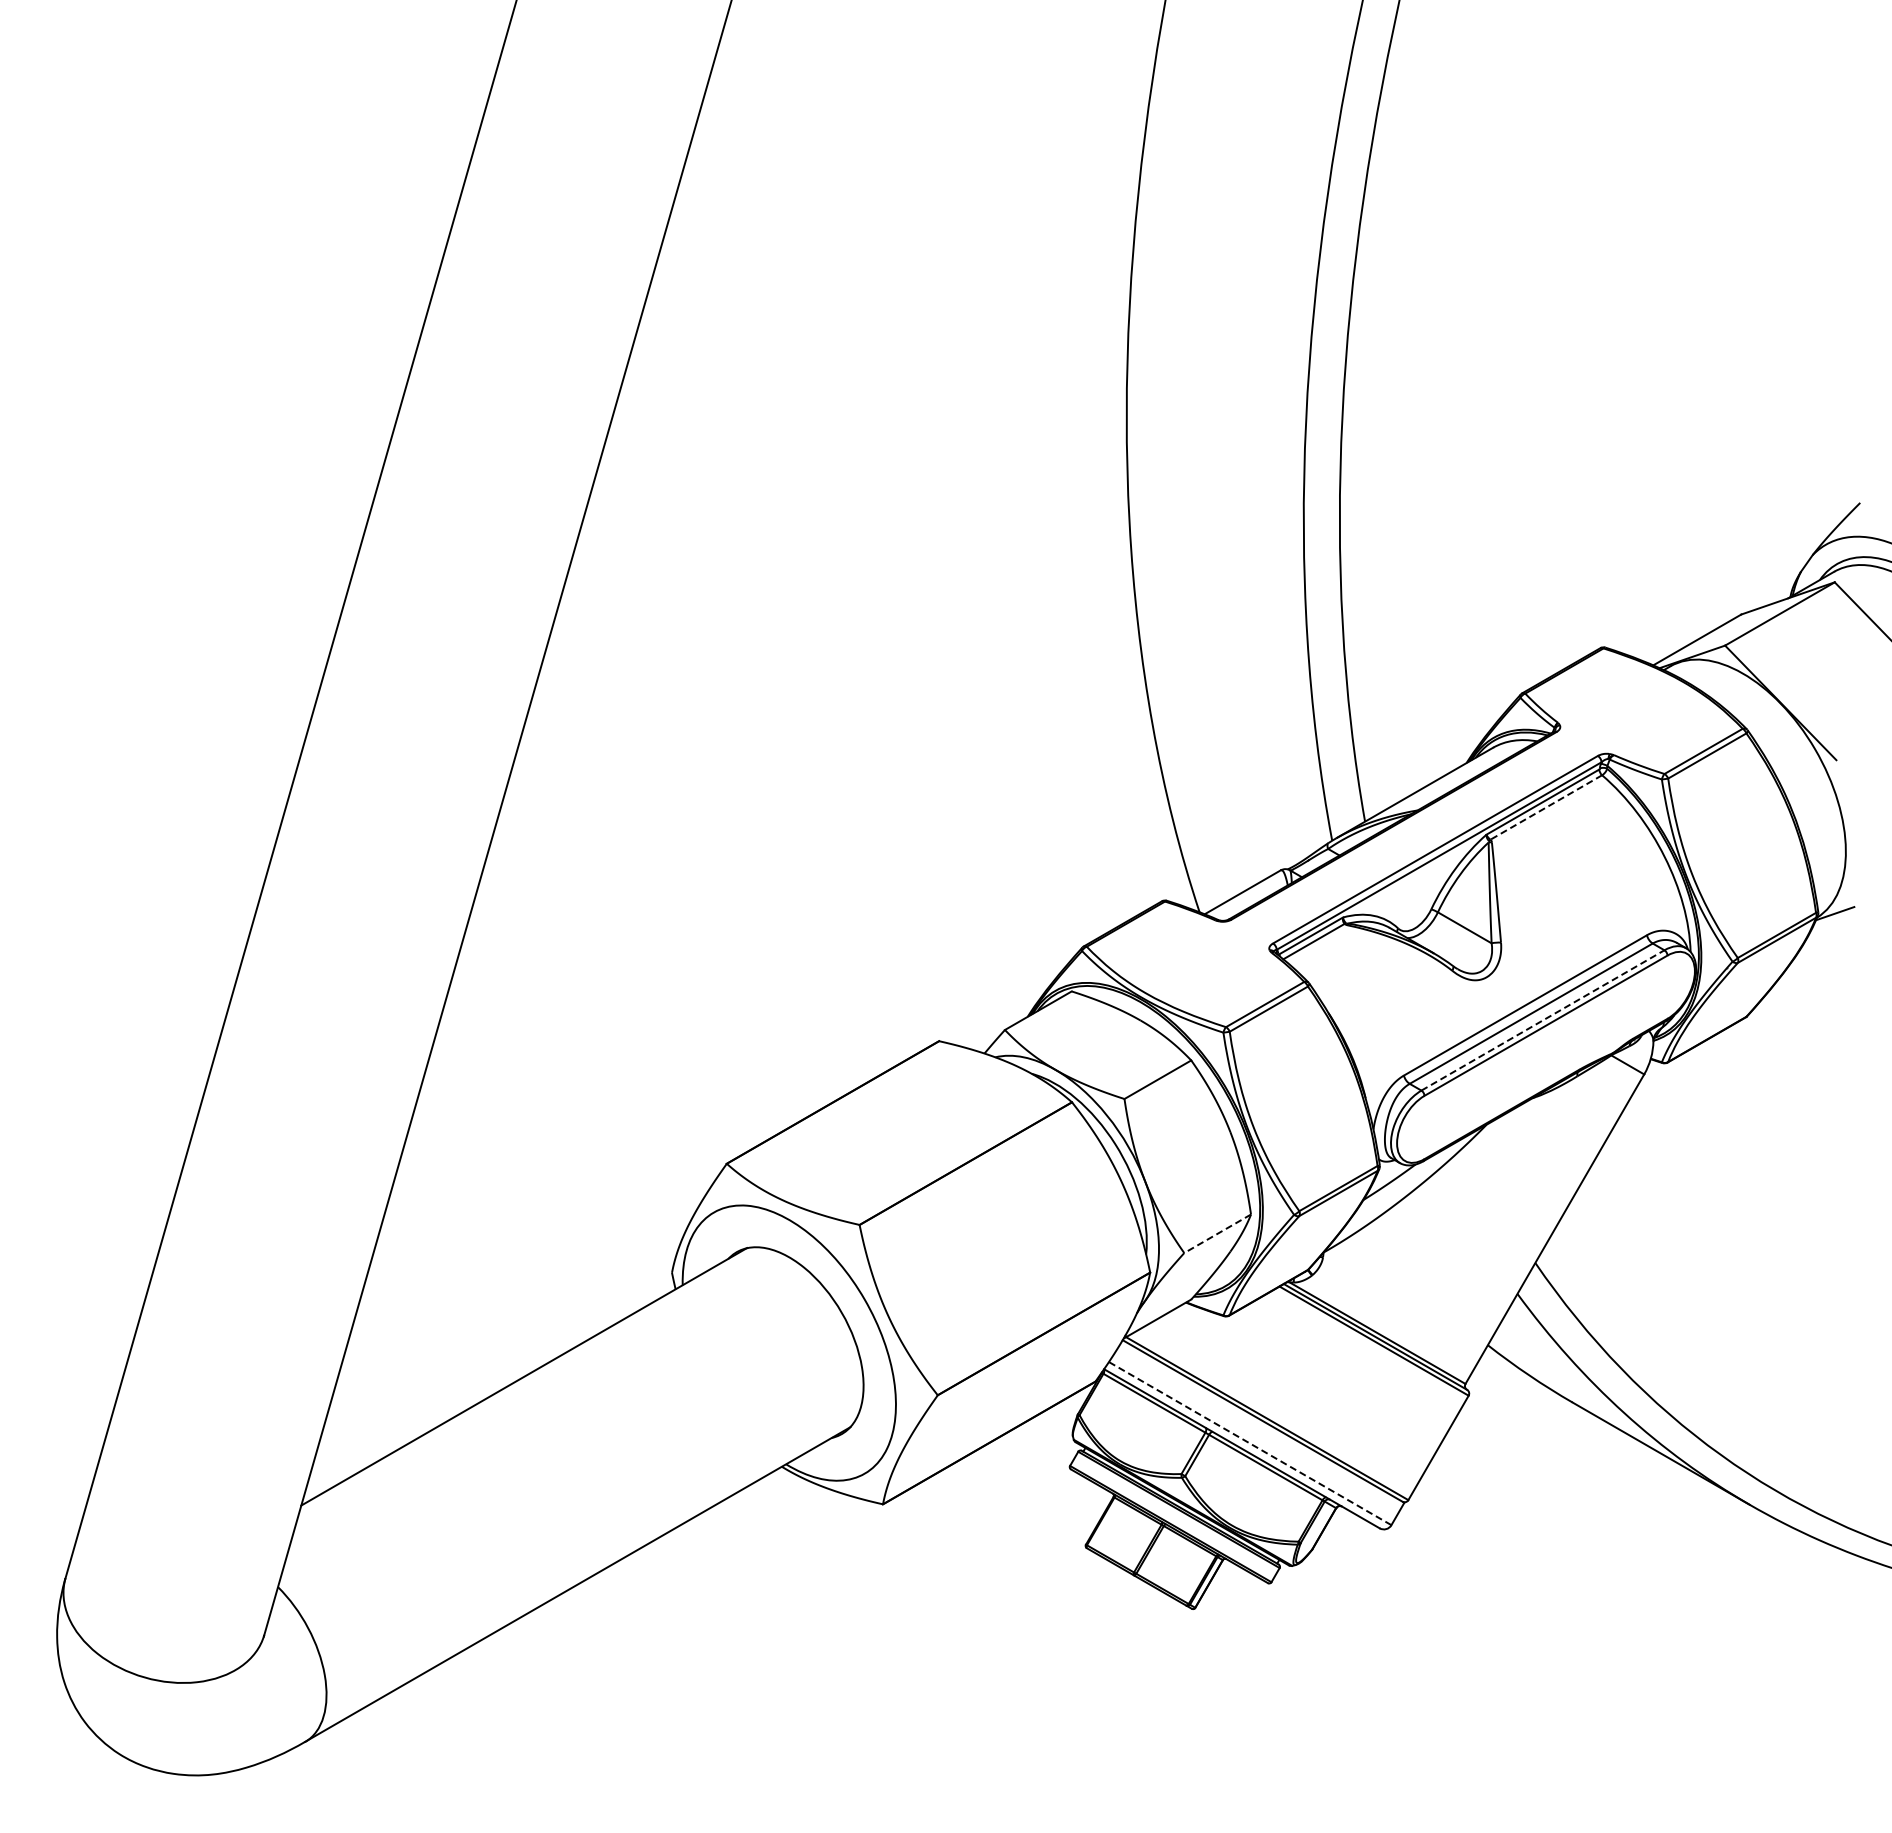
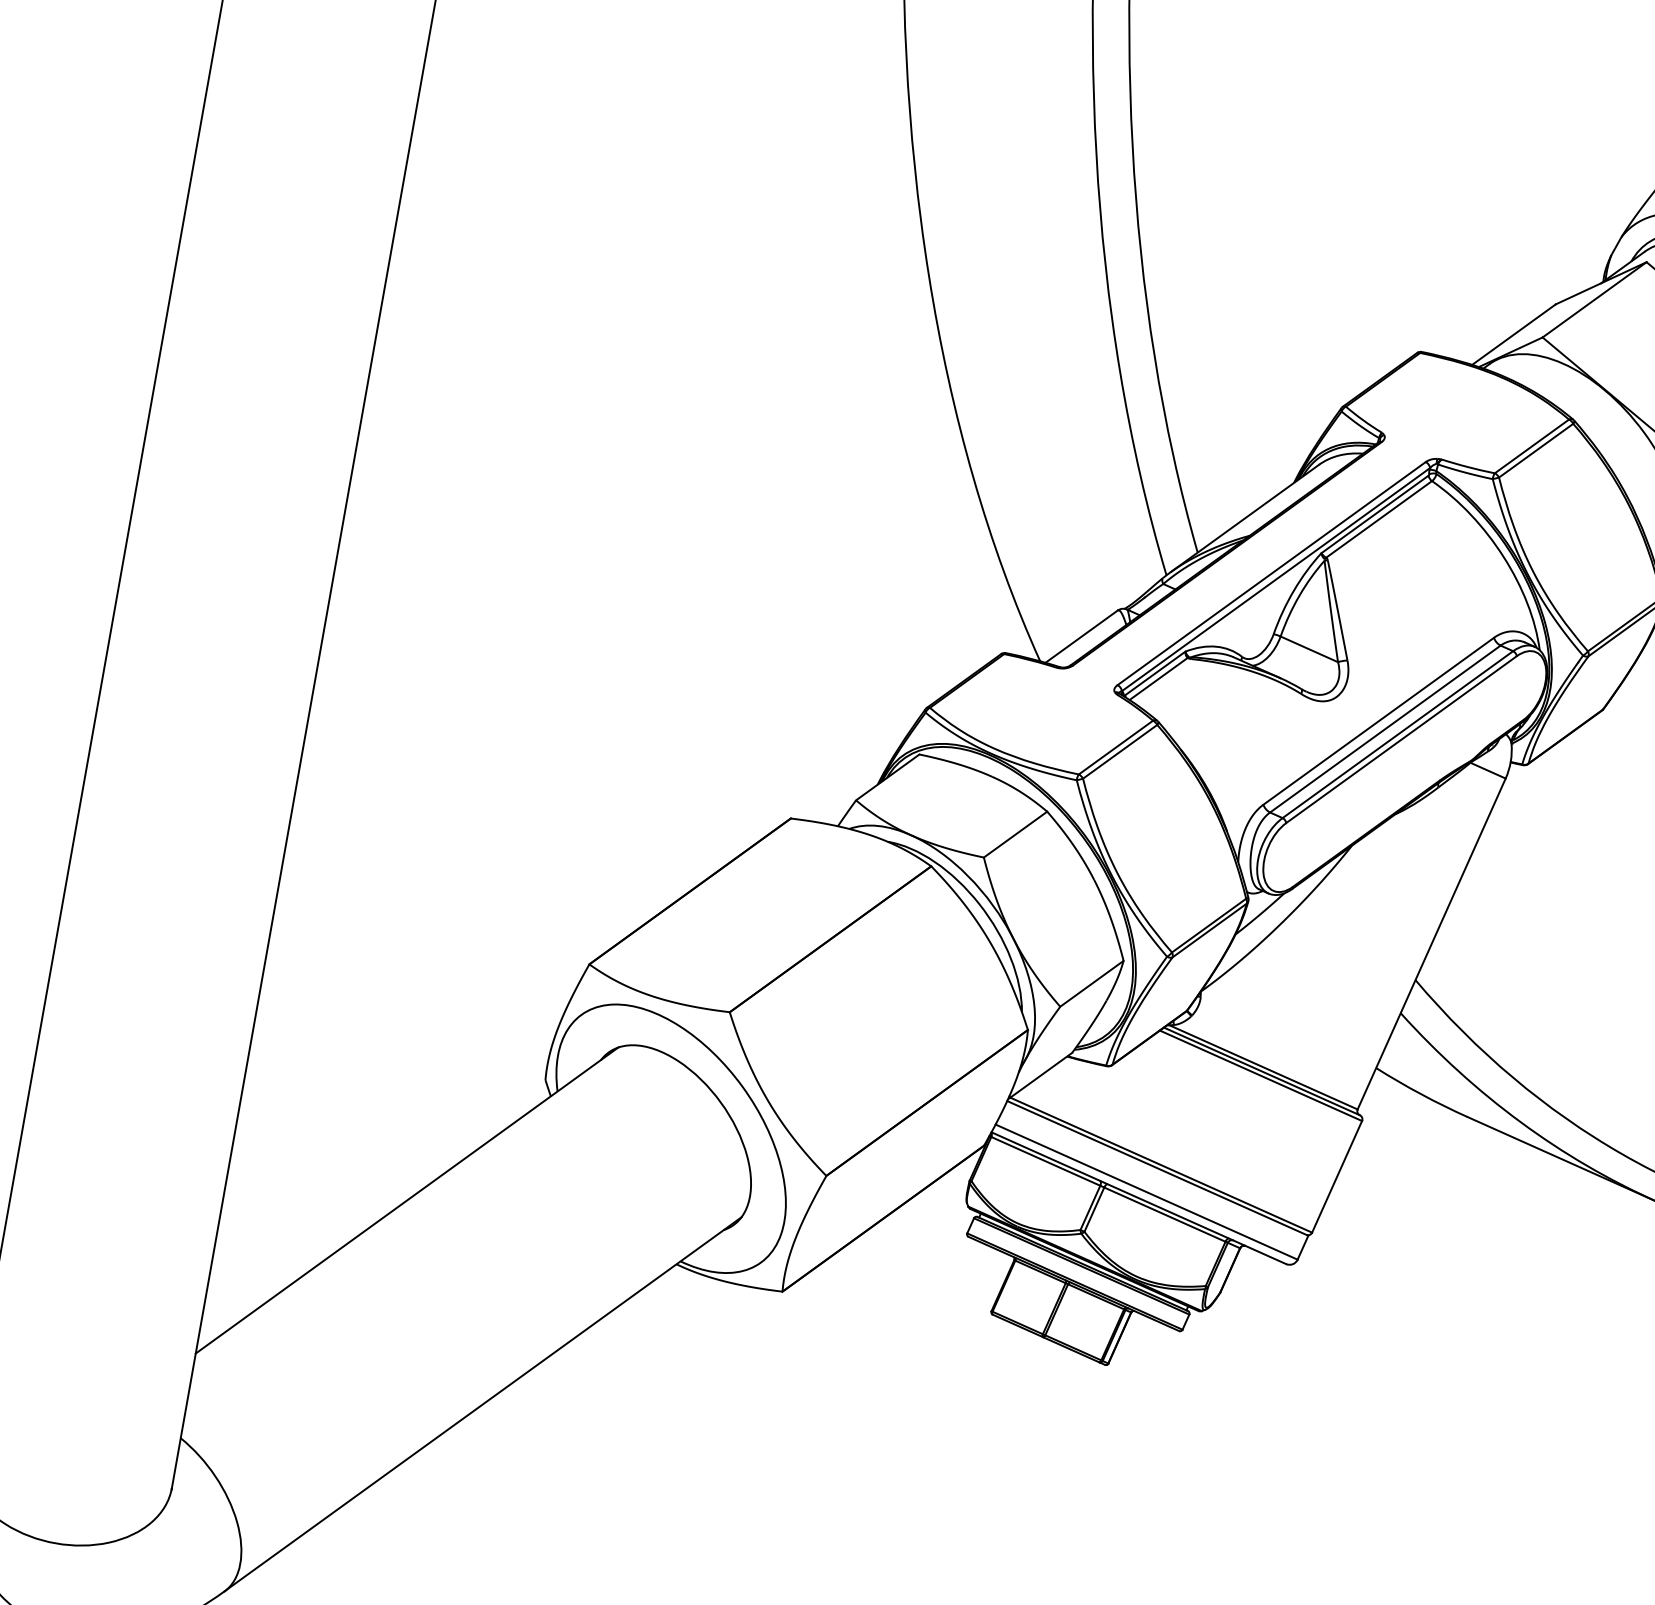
line: (1545, 807) -> (1378, 519), dashed -> solid
line: (1543, 1020) -> (1398, 734), dashed -> solid
line: (1217, 1233) -> (1091, 983), dashed -> solid
line: (1249, 1443) -> (1145, 1192), dashed -> solid

